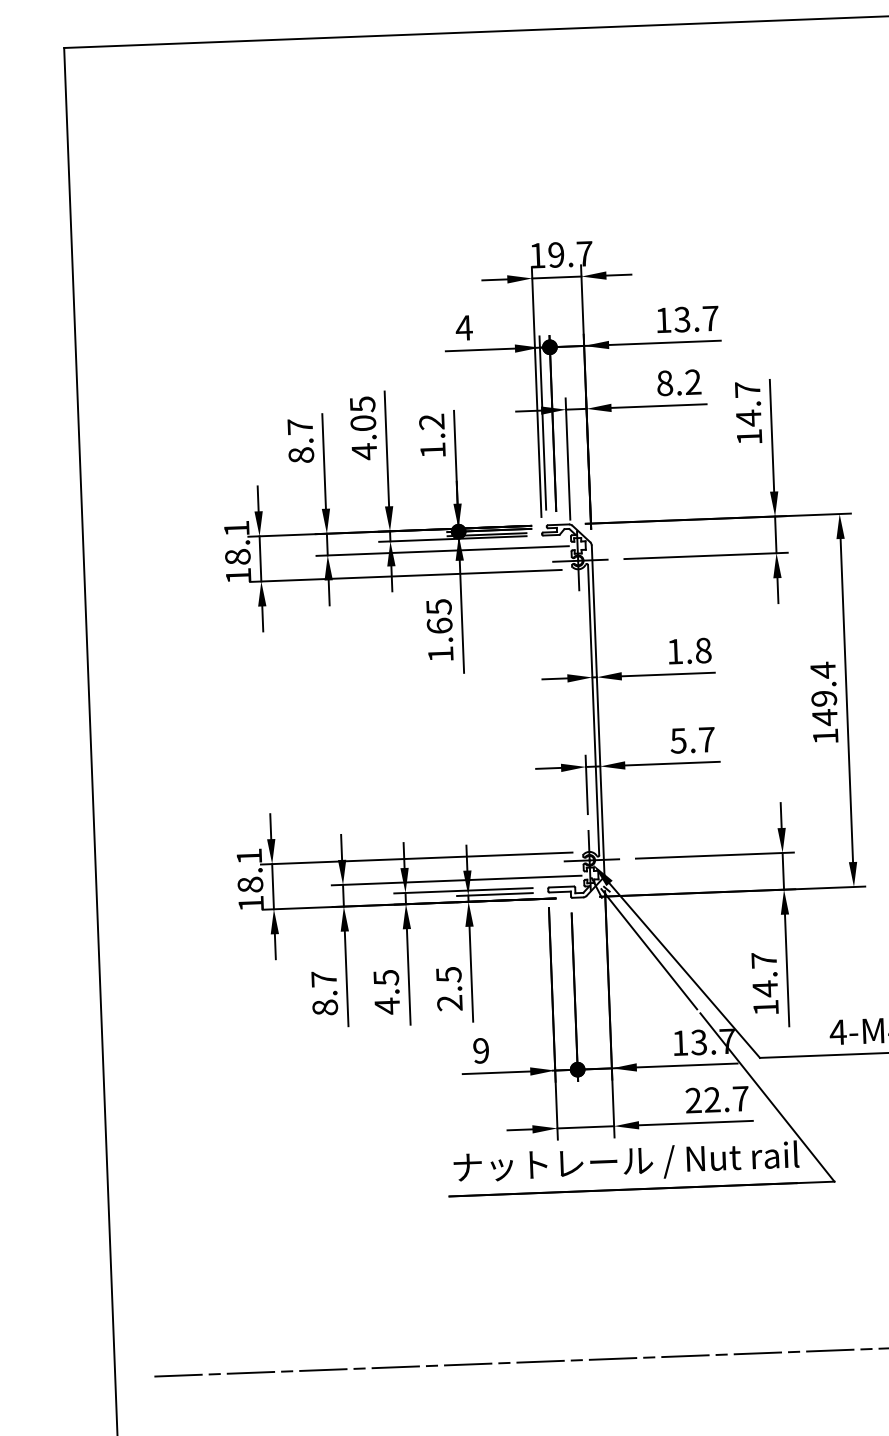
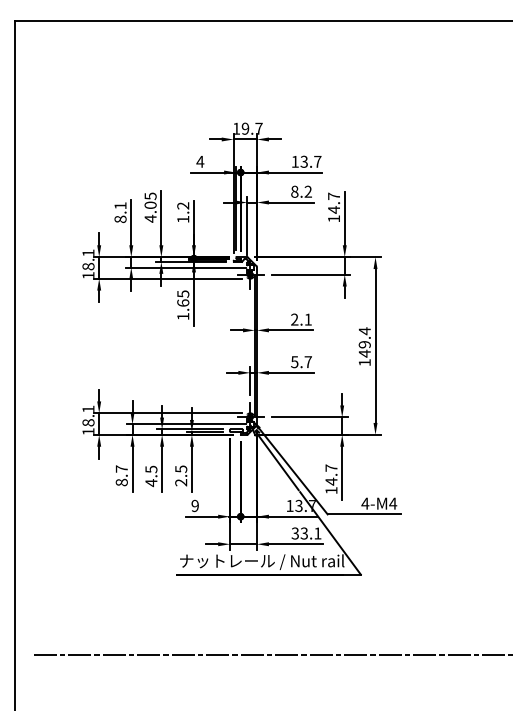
text: (300, 426) -> (120, 205), 8.7 -> 8.1
text: (689, 650) -> (301, 319), 1.8 -> 2.1
text: (717, 1099) -> (306, 533), 22.7 -> 33.1

